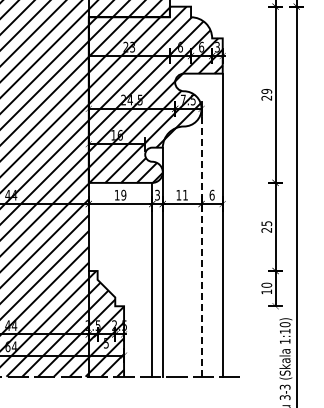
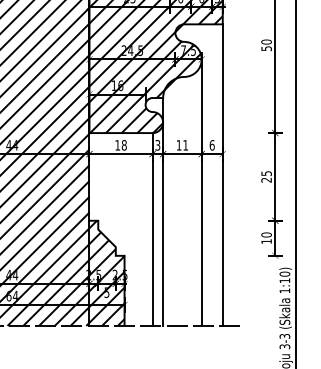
text: (266, 94) -> (266, 45), 29 -> 50
text: (123, 195) -> (124, 145), 19 -> 18
line: (201, 242) -> (201, 192), dashed -> solid

